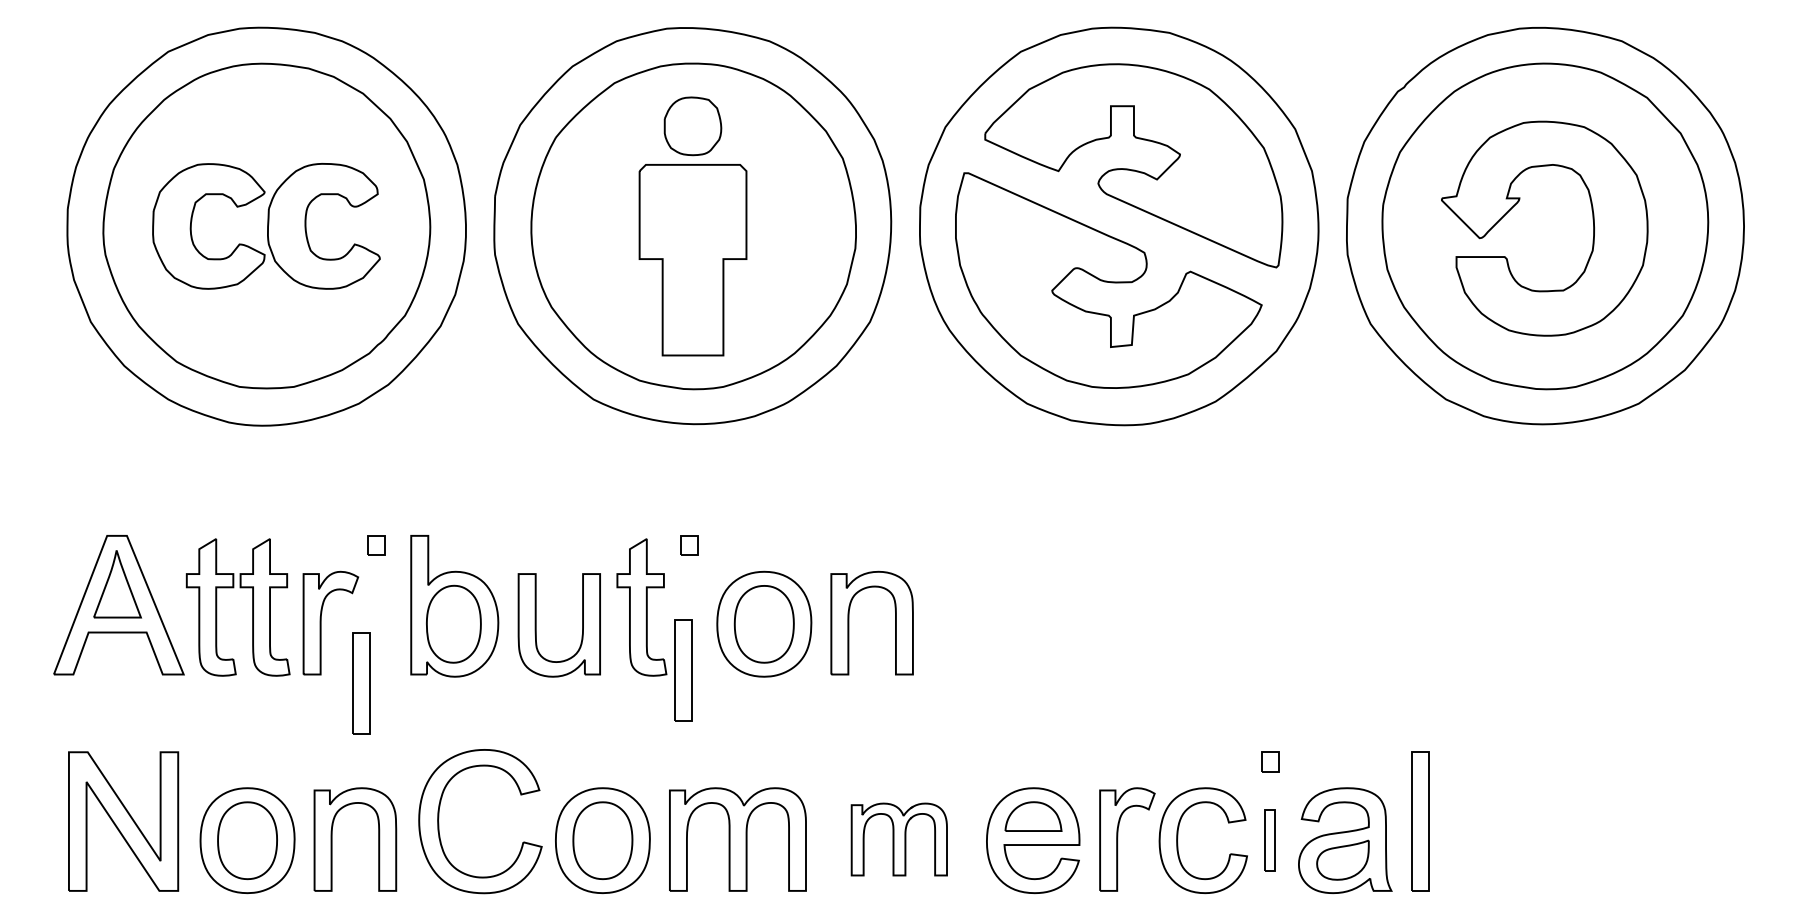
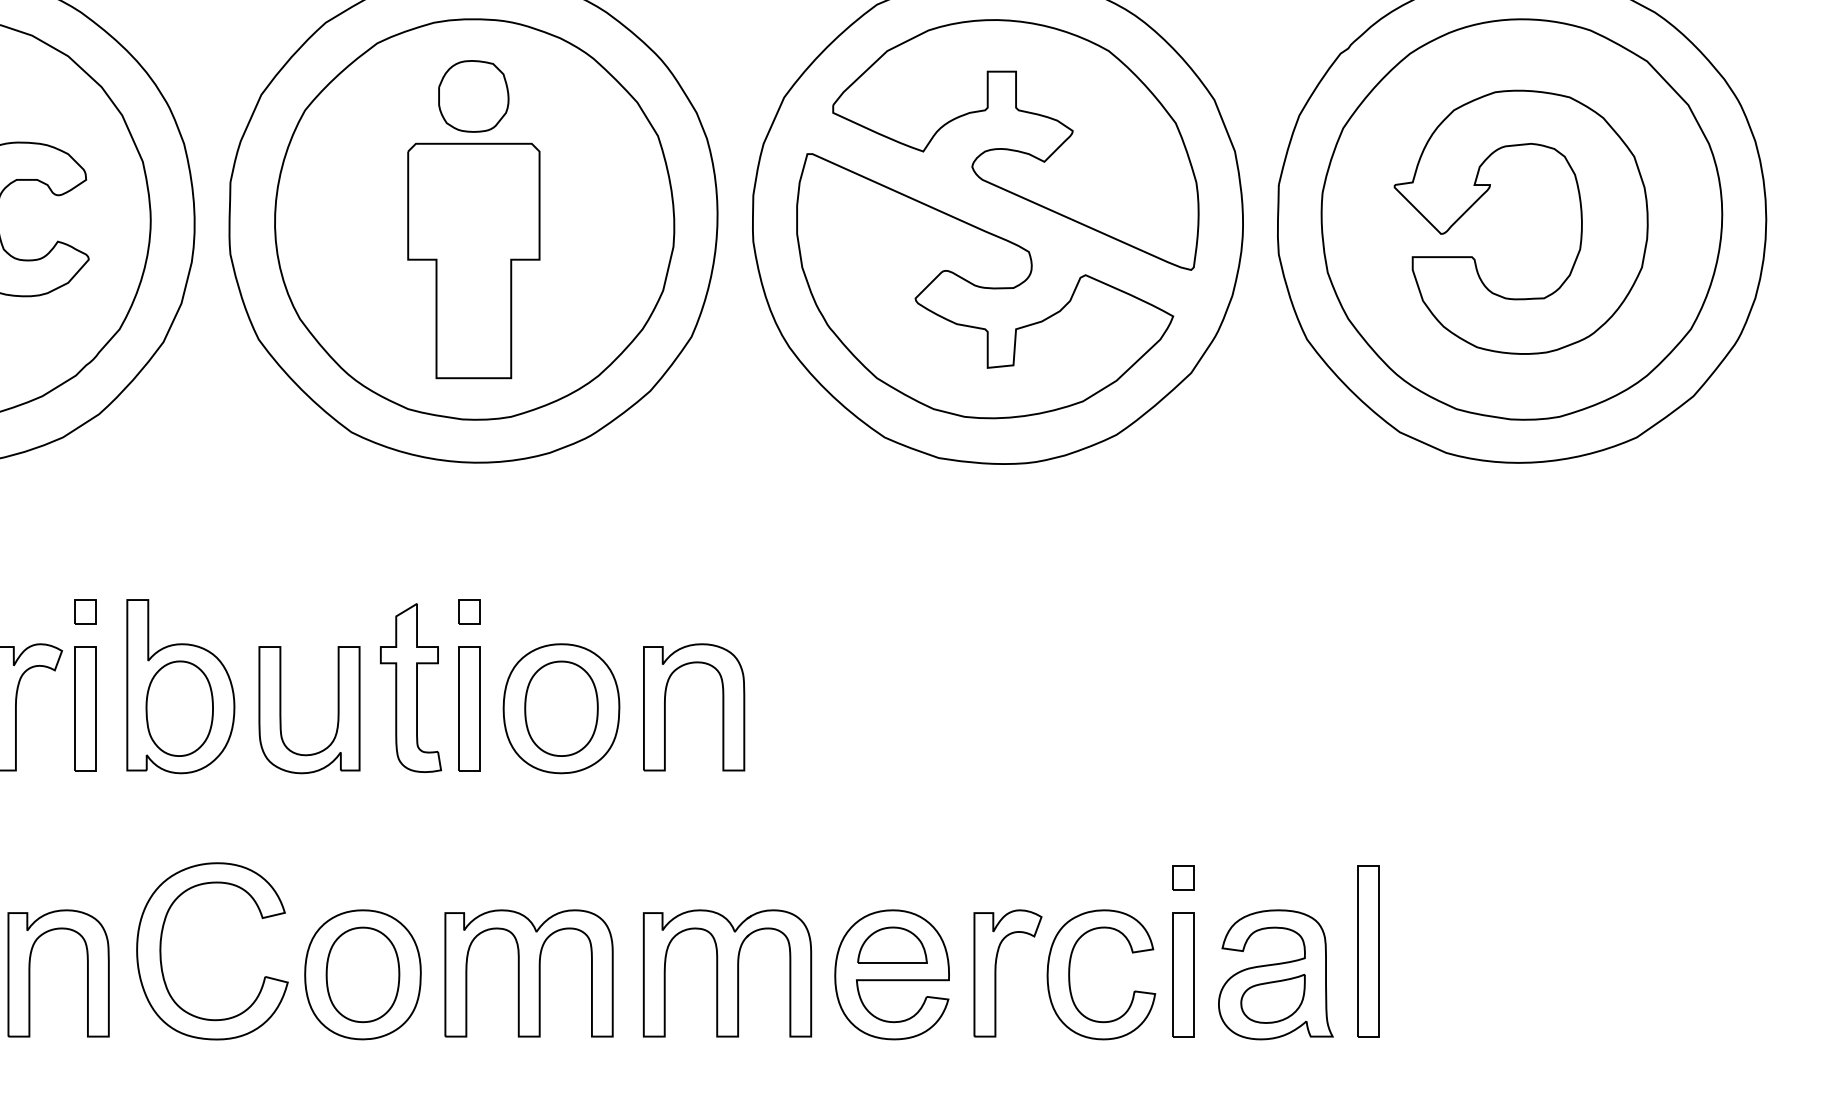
part: (683, 670) -> (469, 709), moved
part: (361, 683) -> (84, 709), moved
part: (899, 839) -> (727, 973), size x1.43
part: (1270, 840) -> (1183, 974), size x1.67

